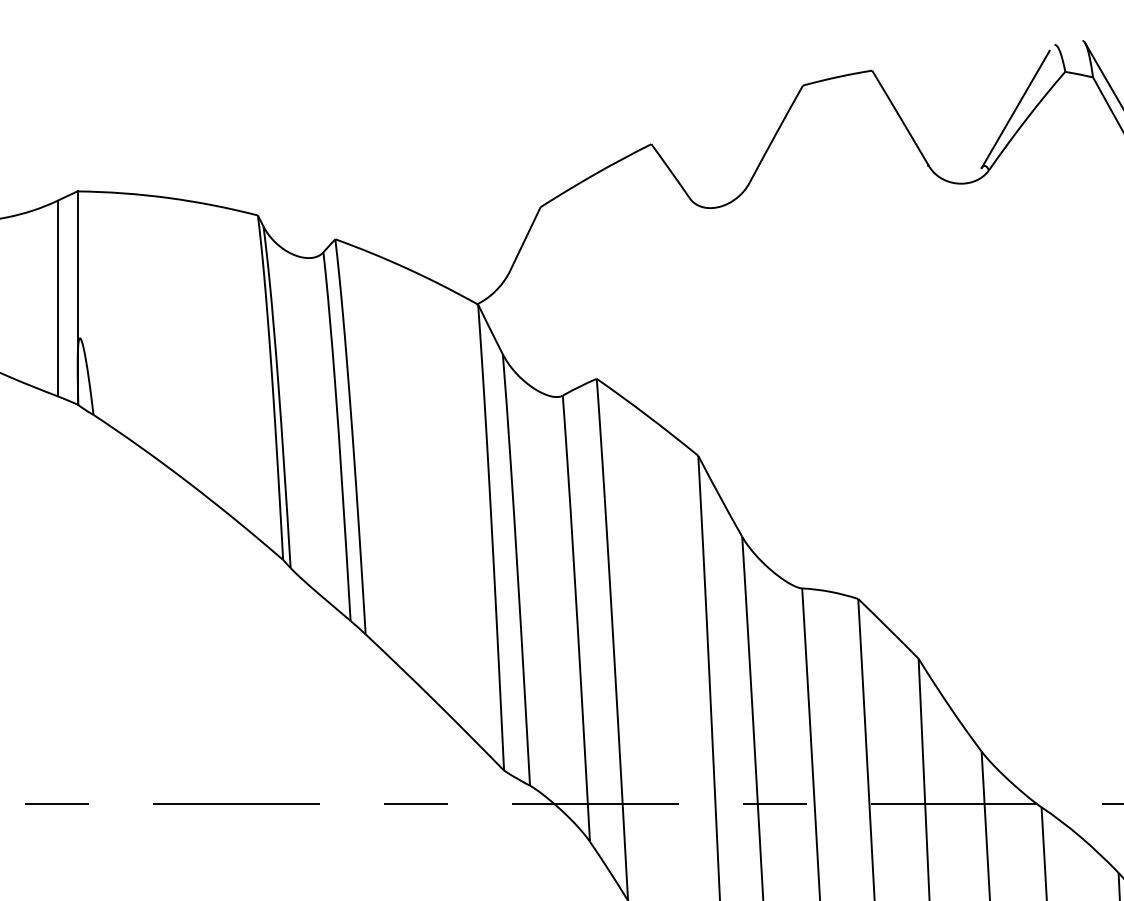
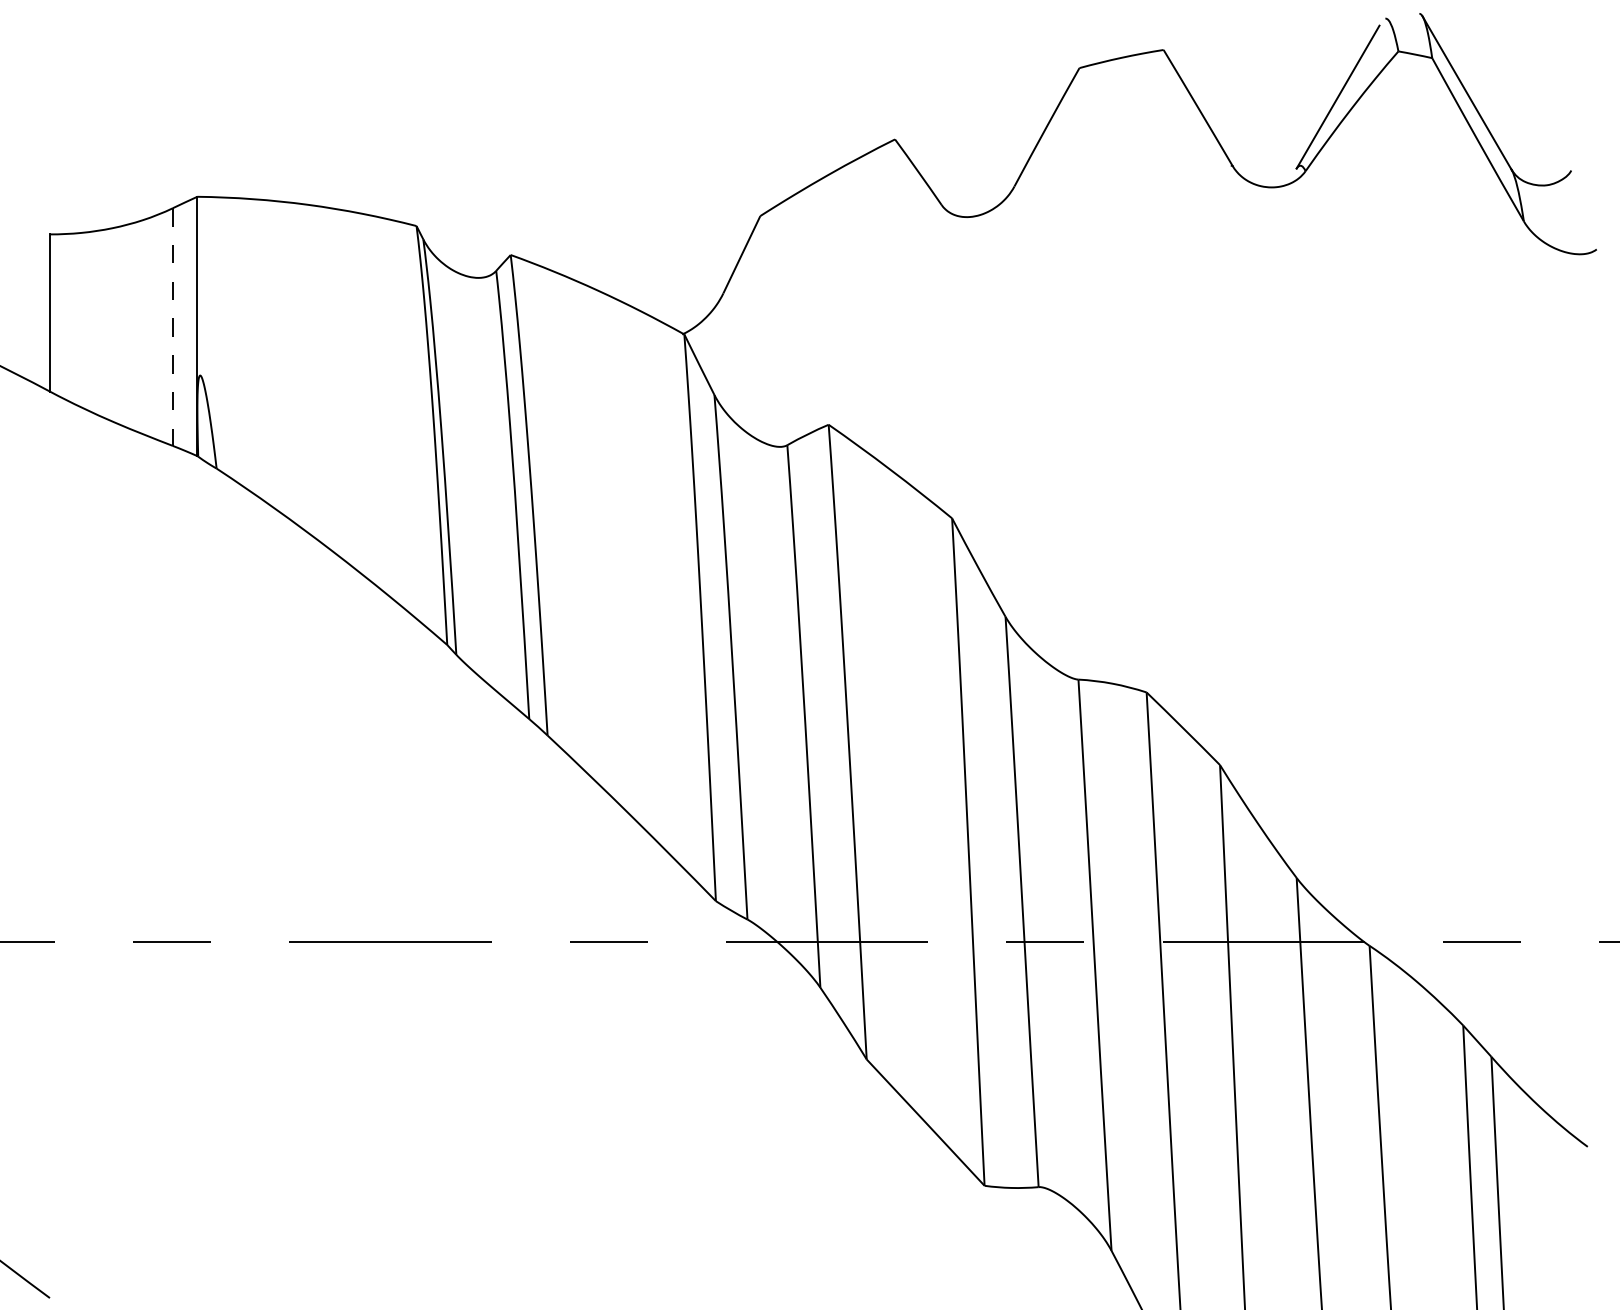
line: (58, 298) -> (173, 327), solid -> dashed

